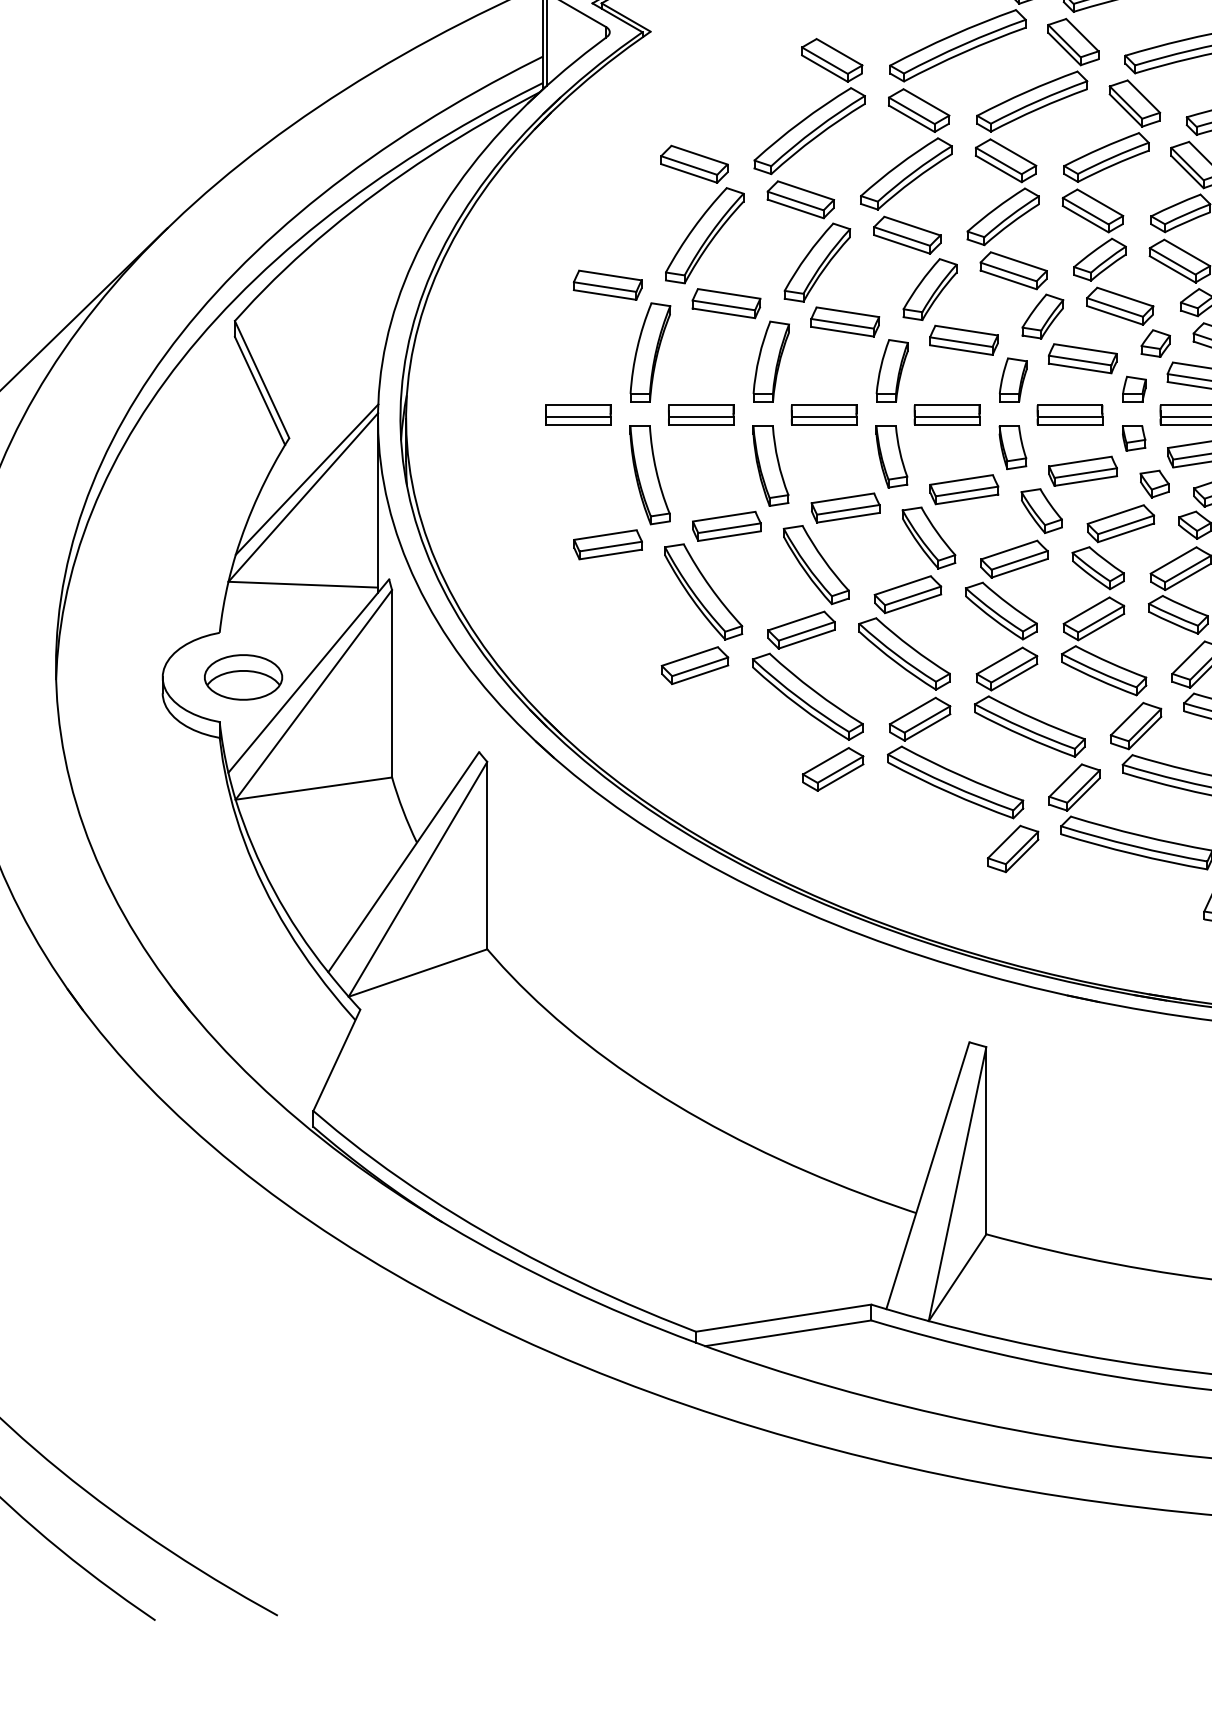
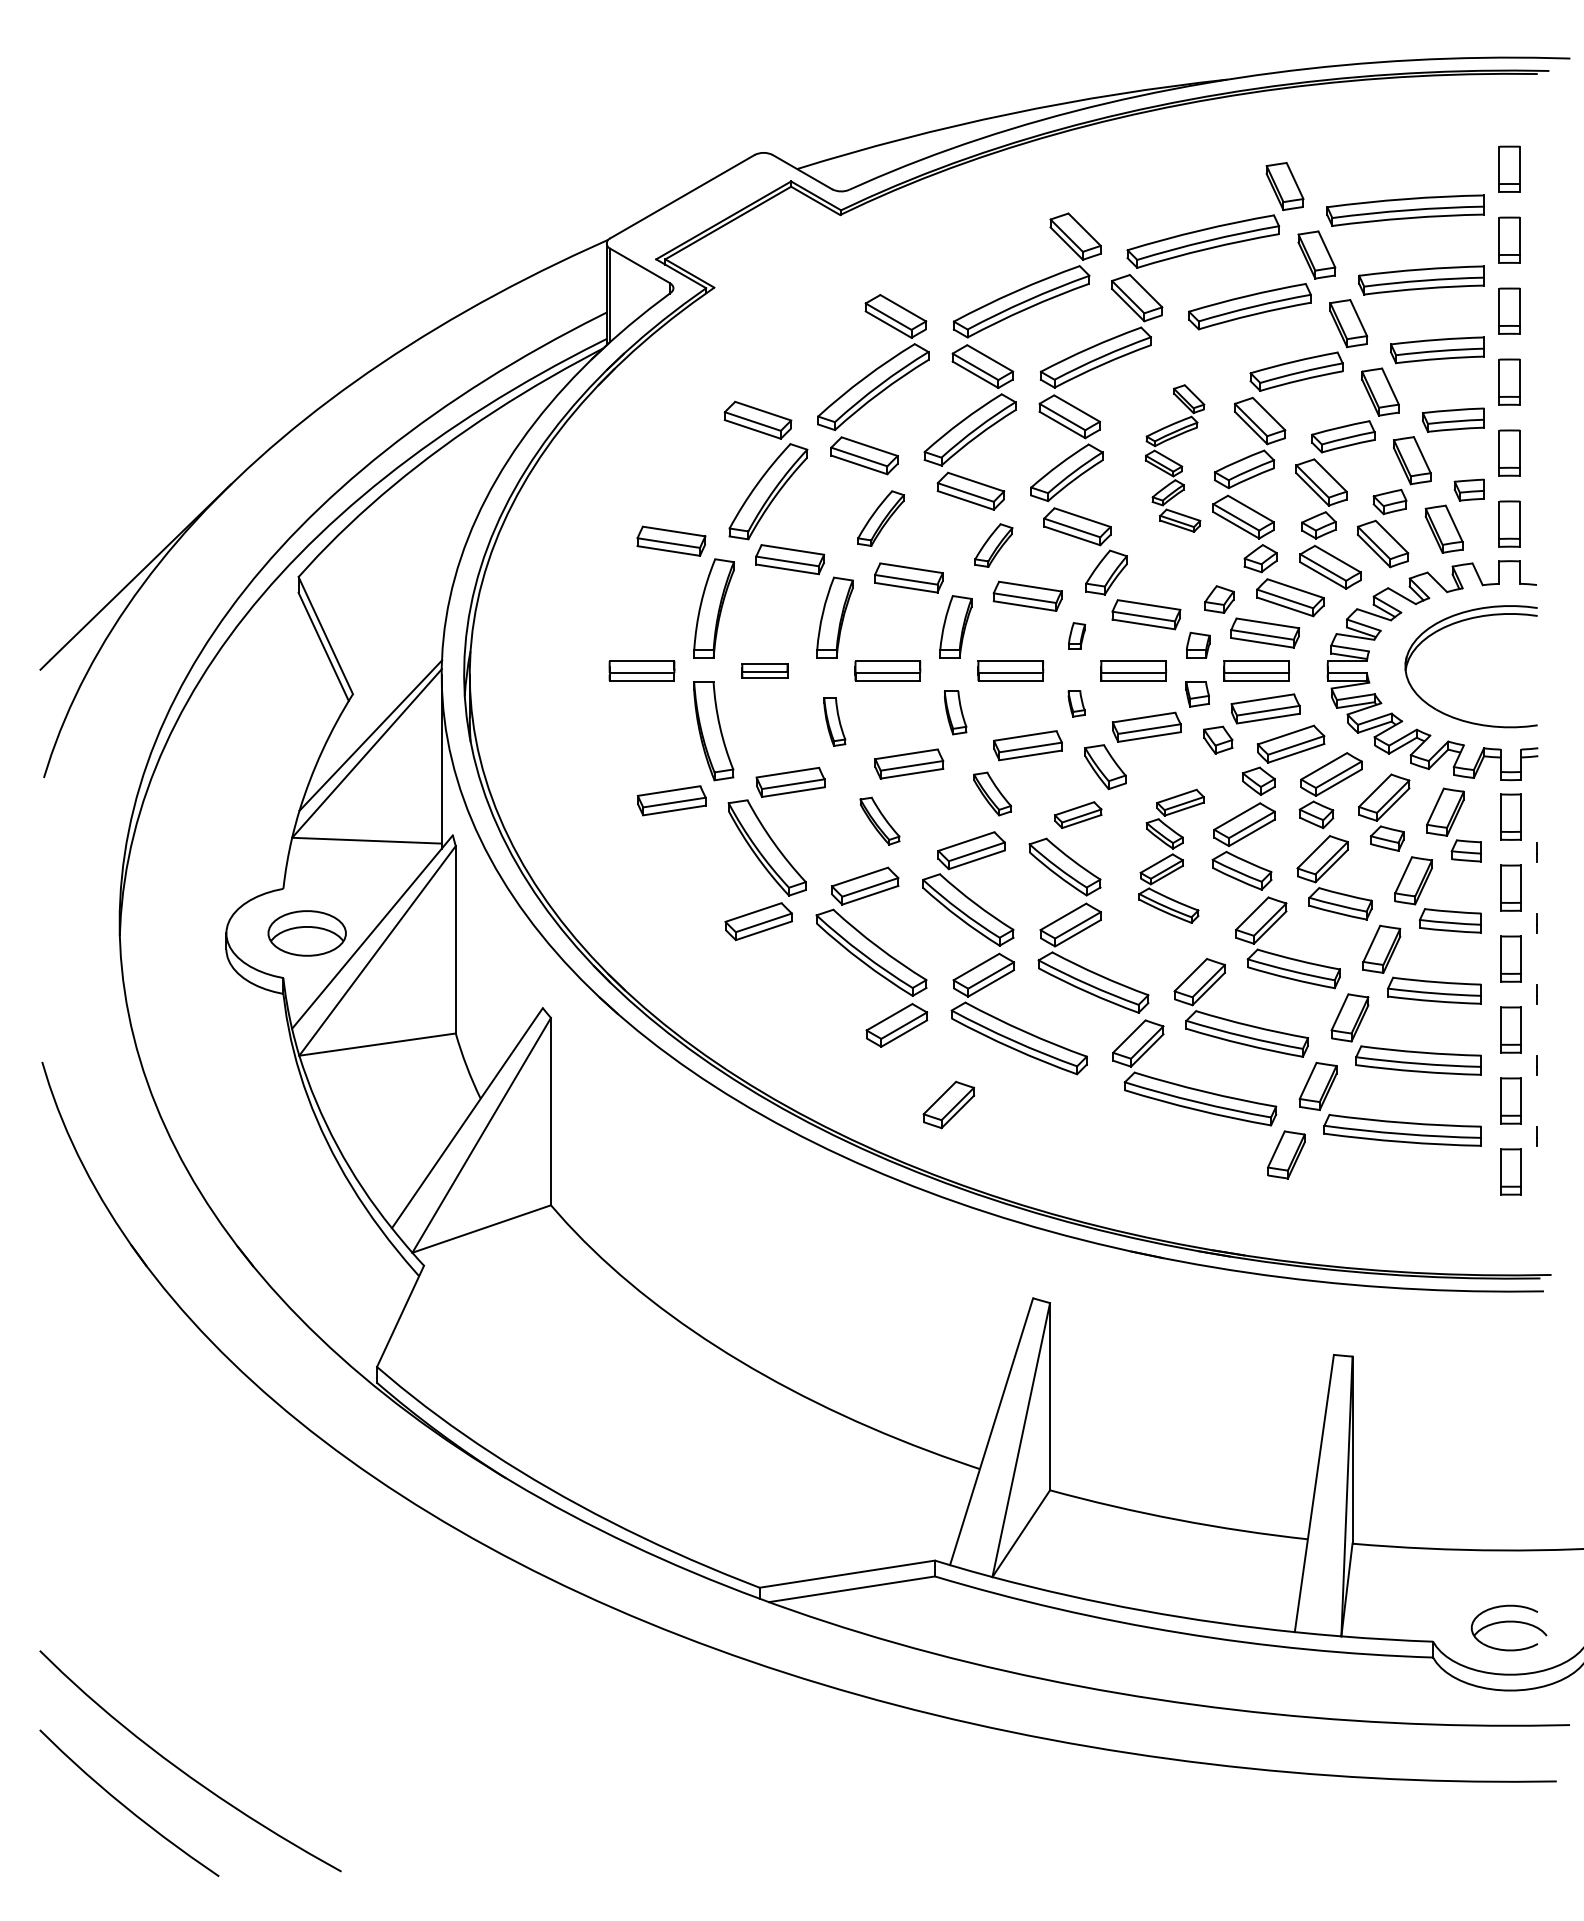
part: (1110, 202) -> (1174, 458), size x0.6
part: (816, 262) -> (880, 518), size x0.7
part: (929, 289) -> (993, 545), size x0.7
part: (1012, 379) -> (1076, 635), size x0.6
part: (700, 414) -> (764, 670), size x0.7
part: (1012, 447) -> (1076, 703), size x0.6
part: (891, 456) -> (955, 712), size x0.7
part: (770, 465) -> (834, 721), size x0.6
part: (928, 537) -> (992, 793), size x0.7
part: (1014, 558) -> (1078, 814), size x0.7
part: (815, 565) -> (879, 821), size x0.6
part: (1107, 600) -> (1171, 856), size x0.7
part: (1012, 848) -> (948, 1104), moved

